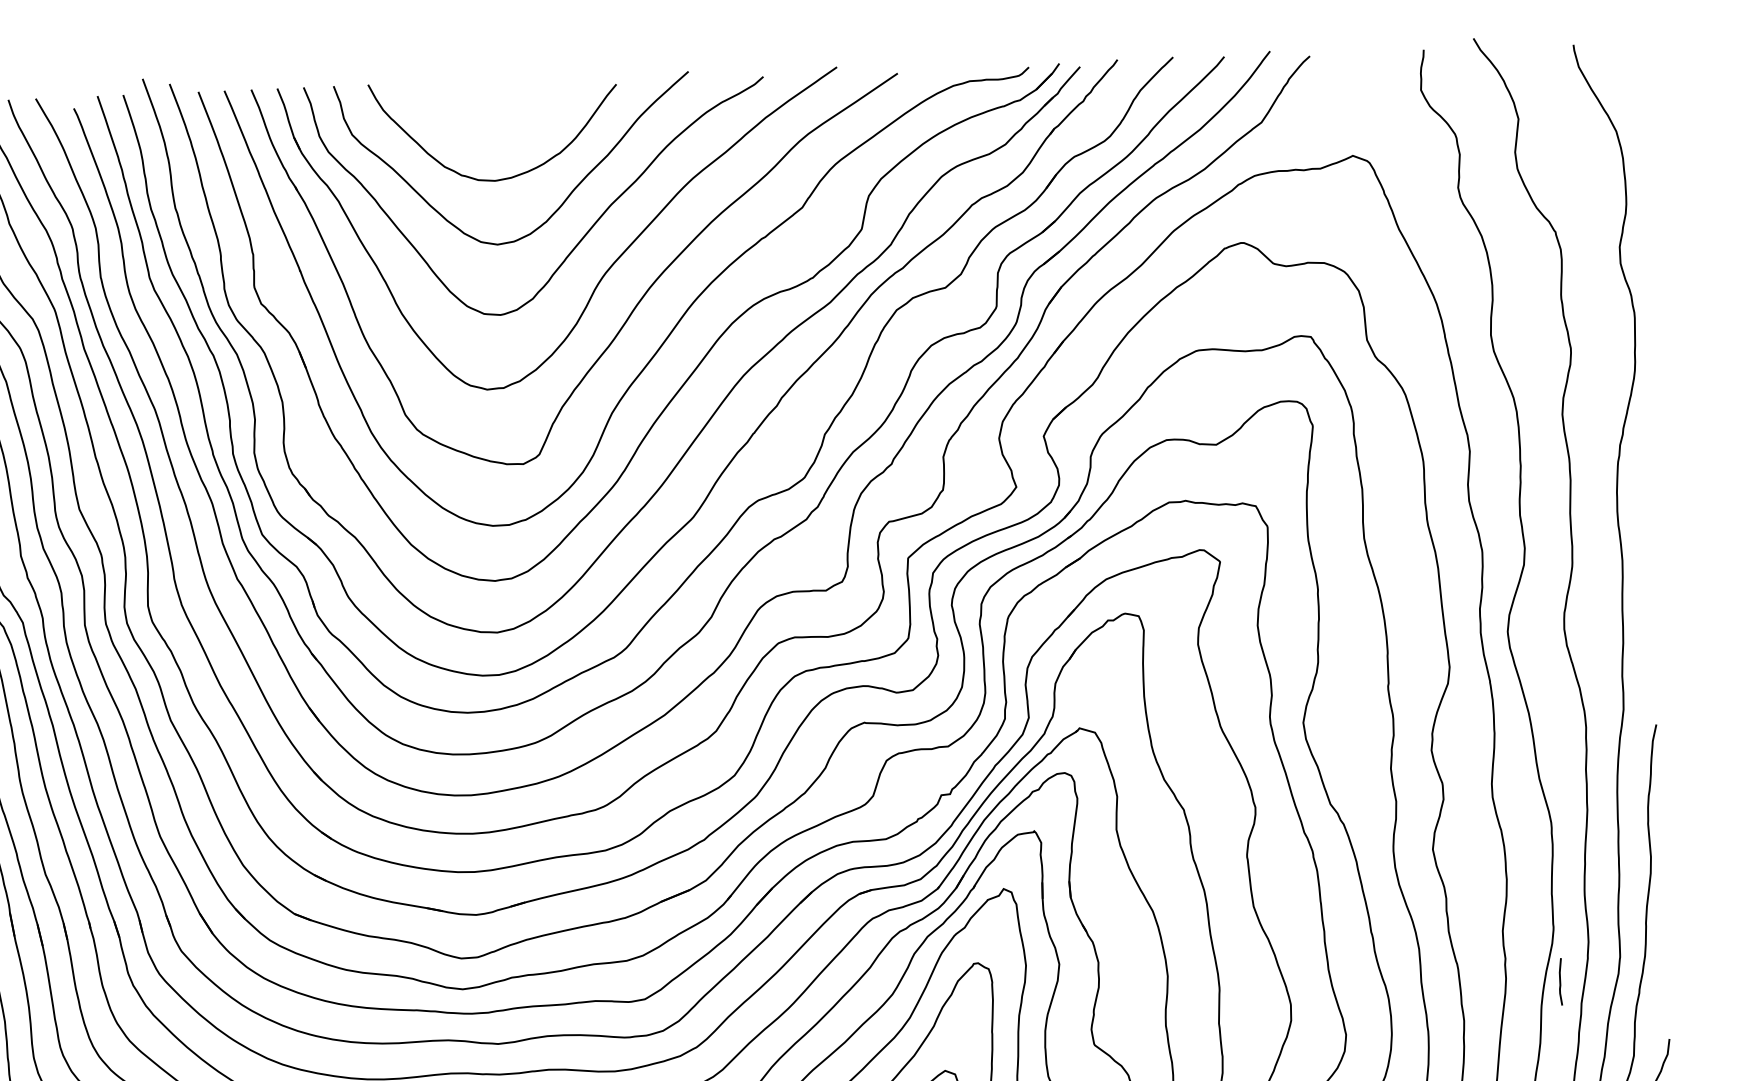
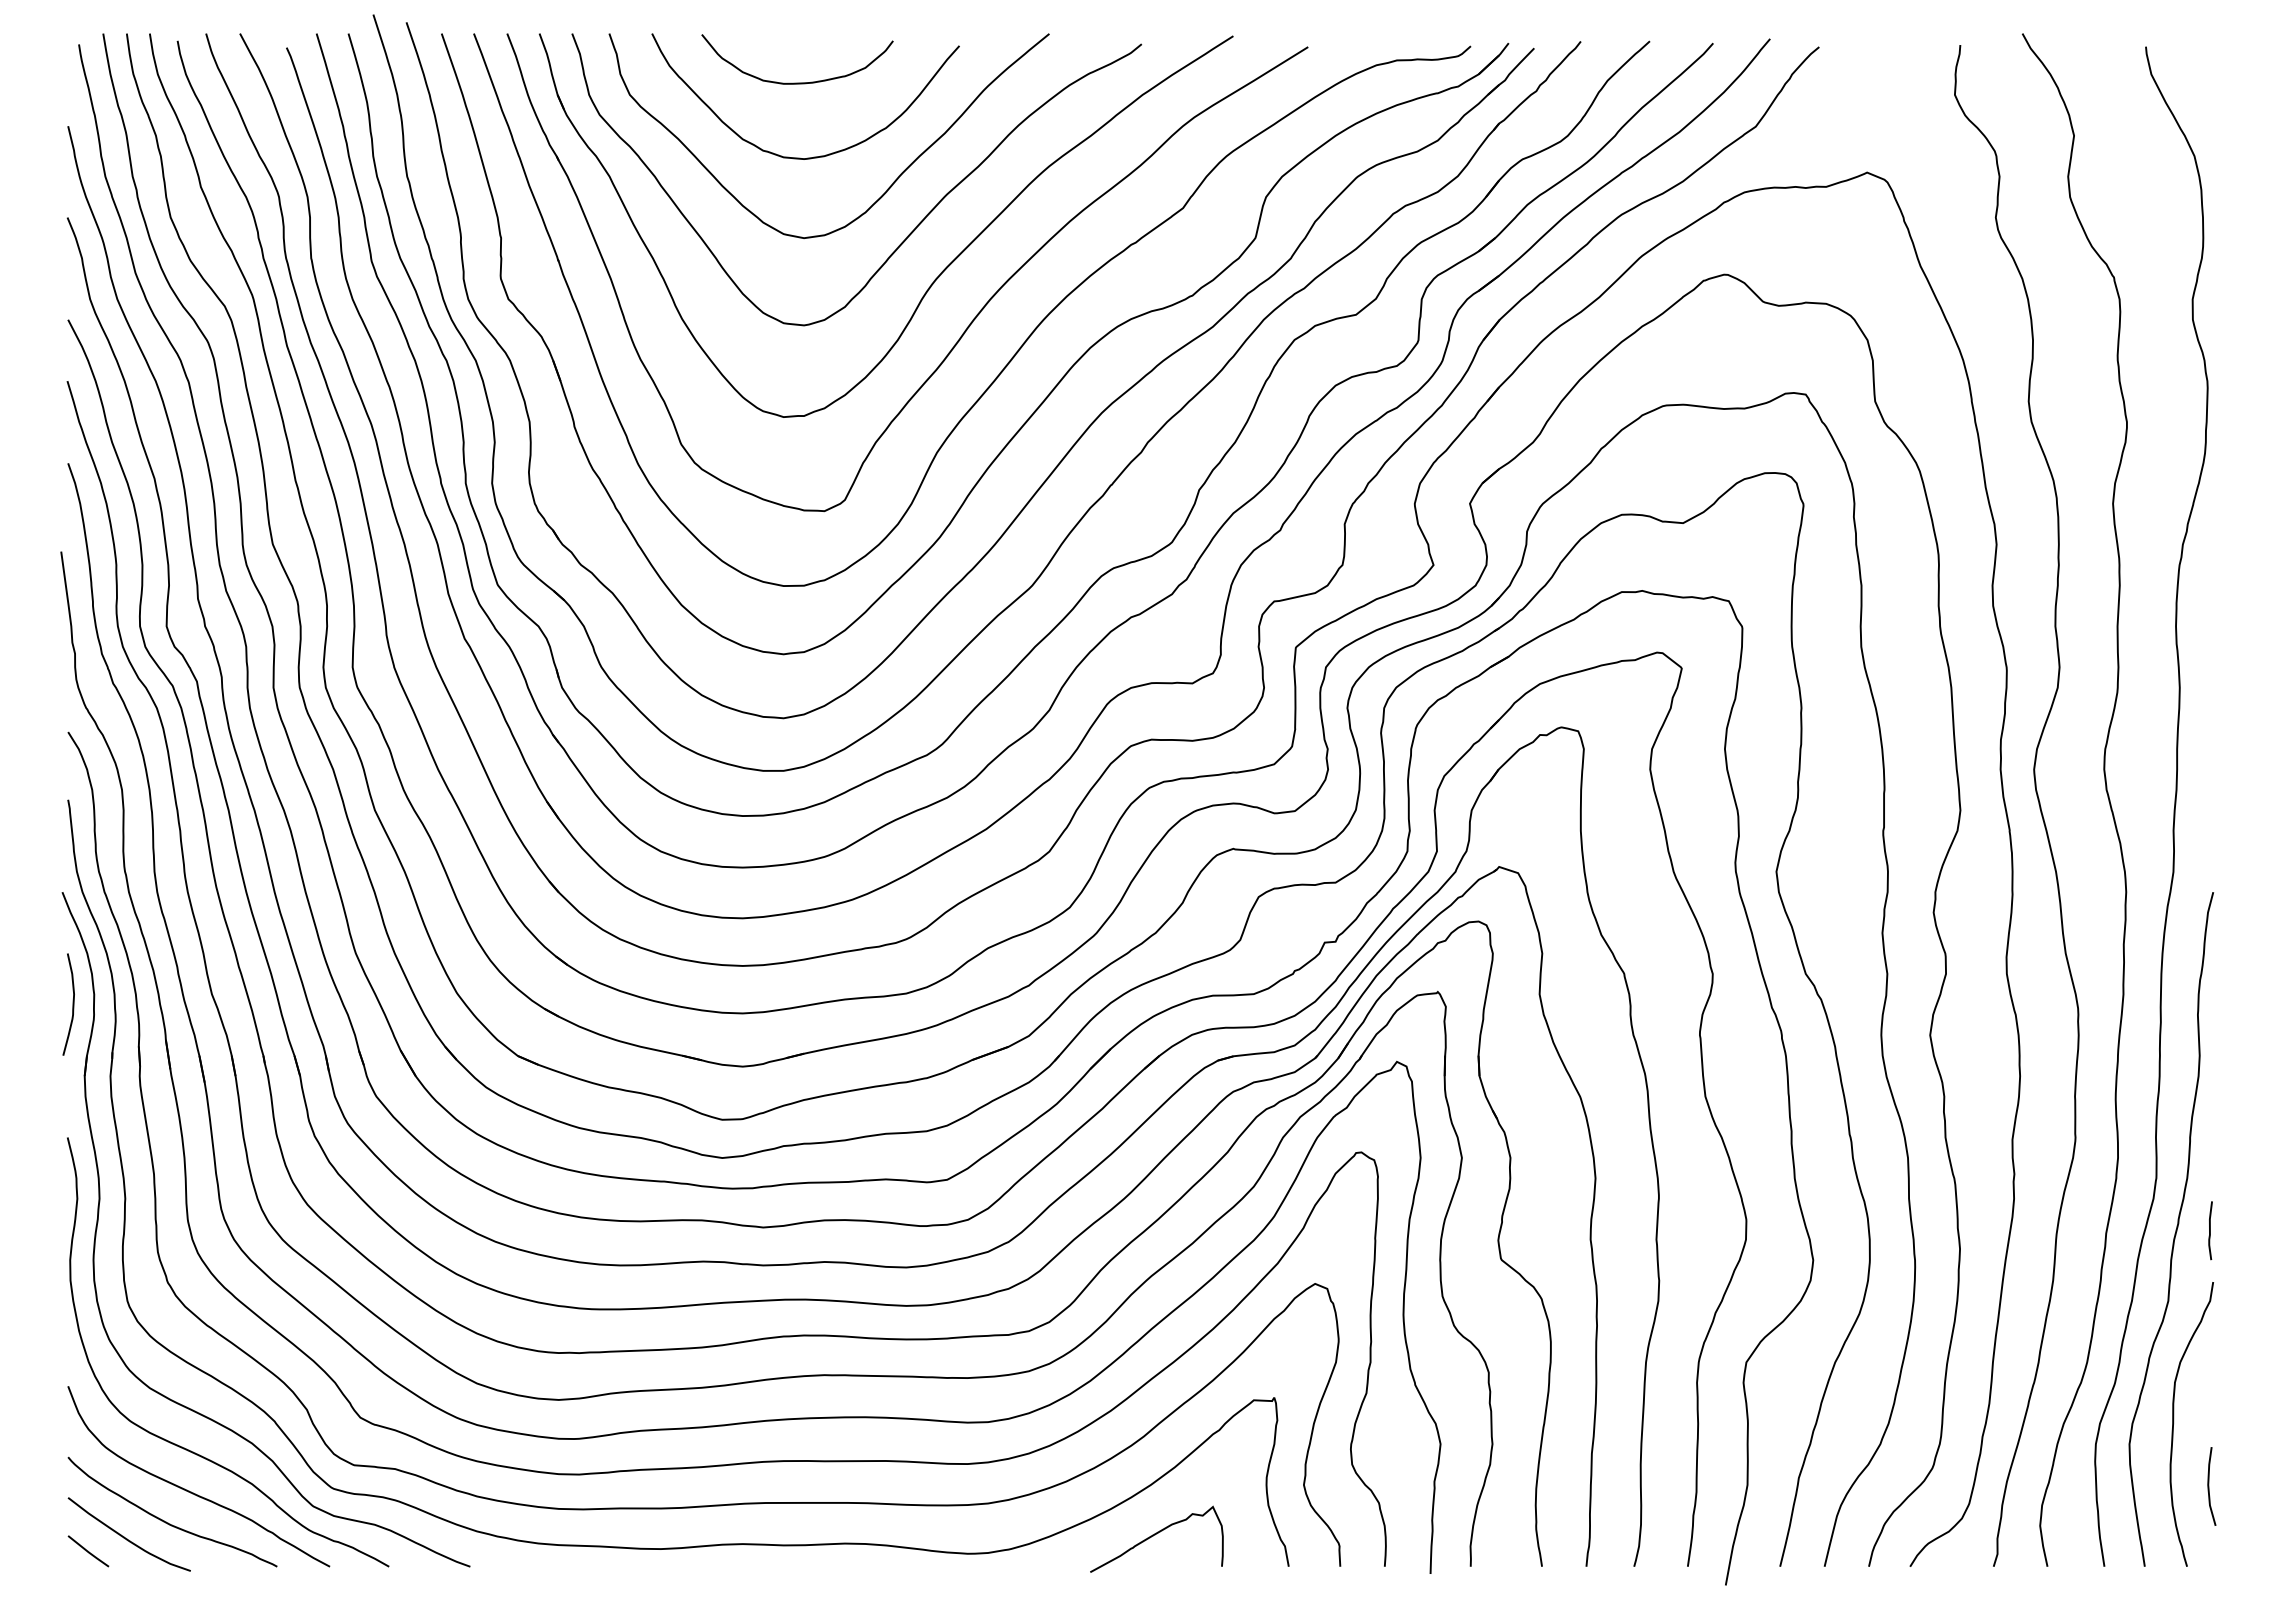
curve: (487, 119) -> (797, 82), added
curve: (1560, 981) -> (2210, 1230), moved

